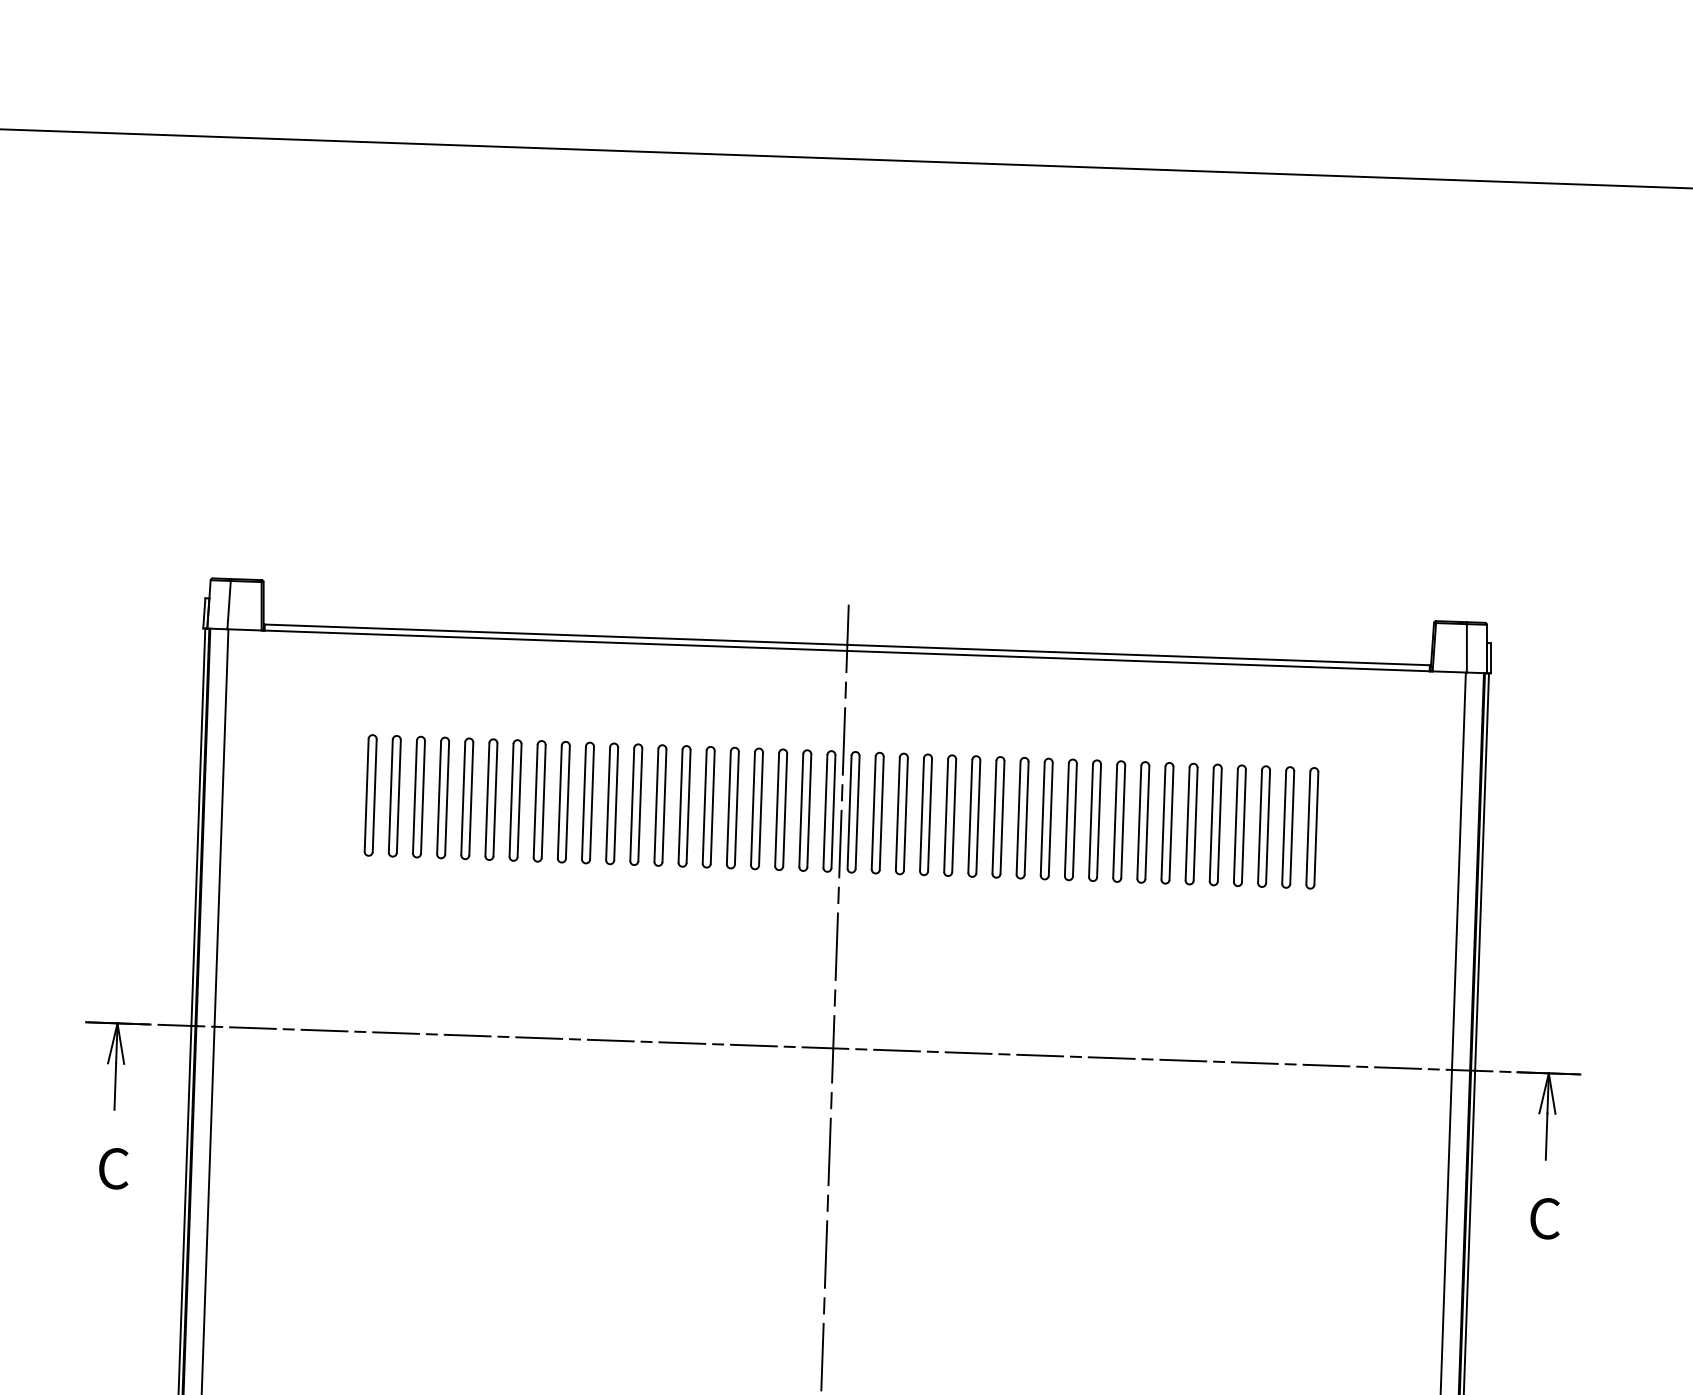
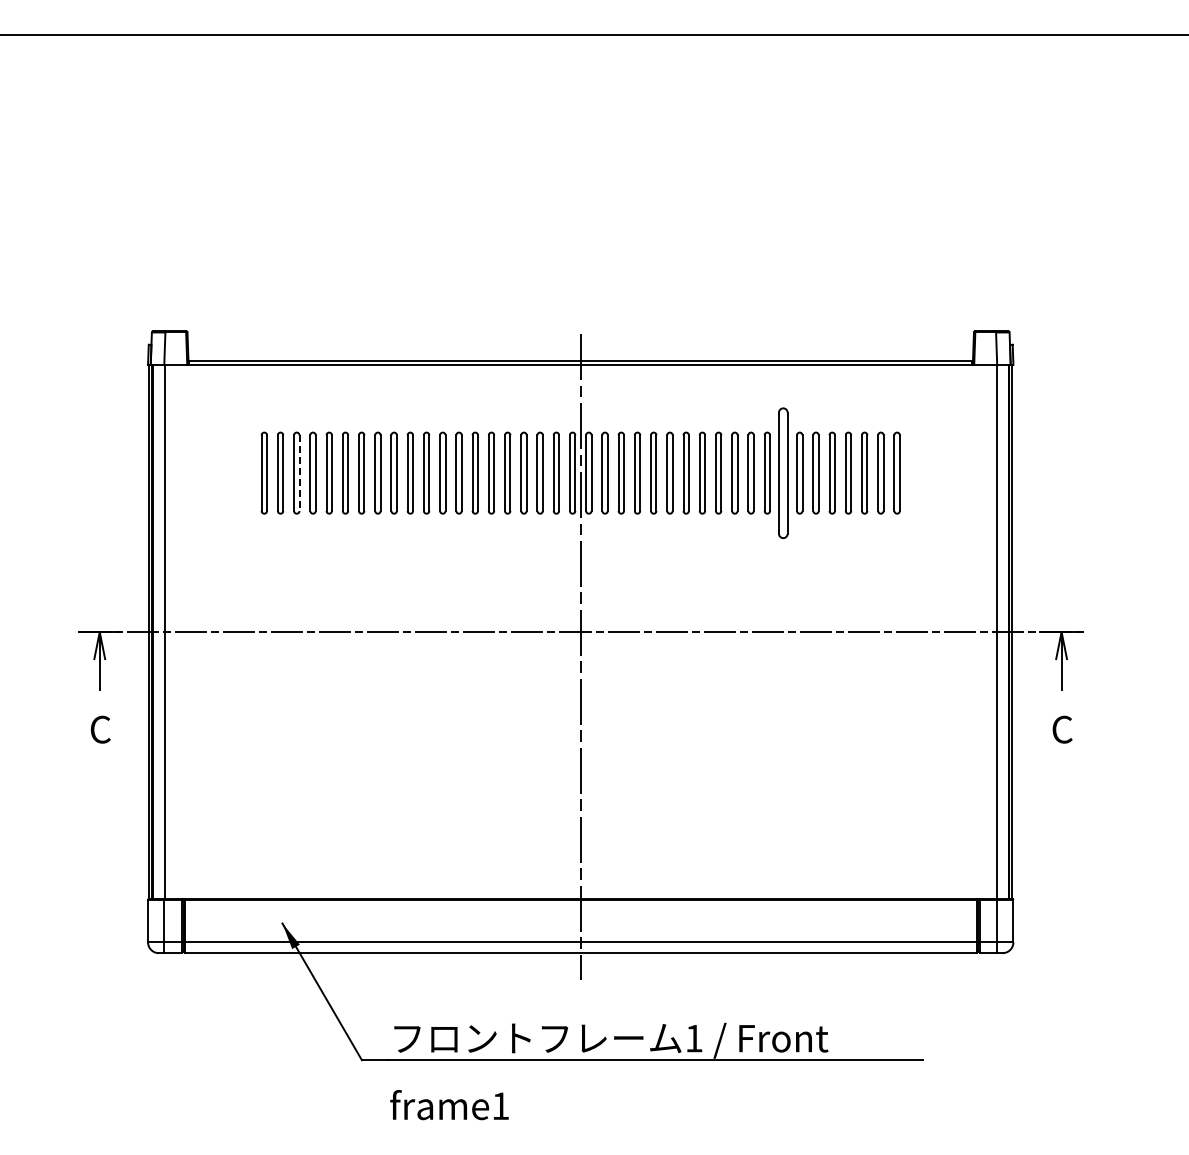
line: (422, 797) -> (299, 473), solid -> dashed
part: (1143, 821) -> (783, 472), size x1.6

